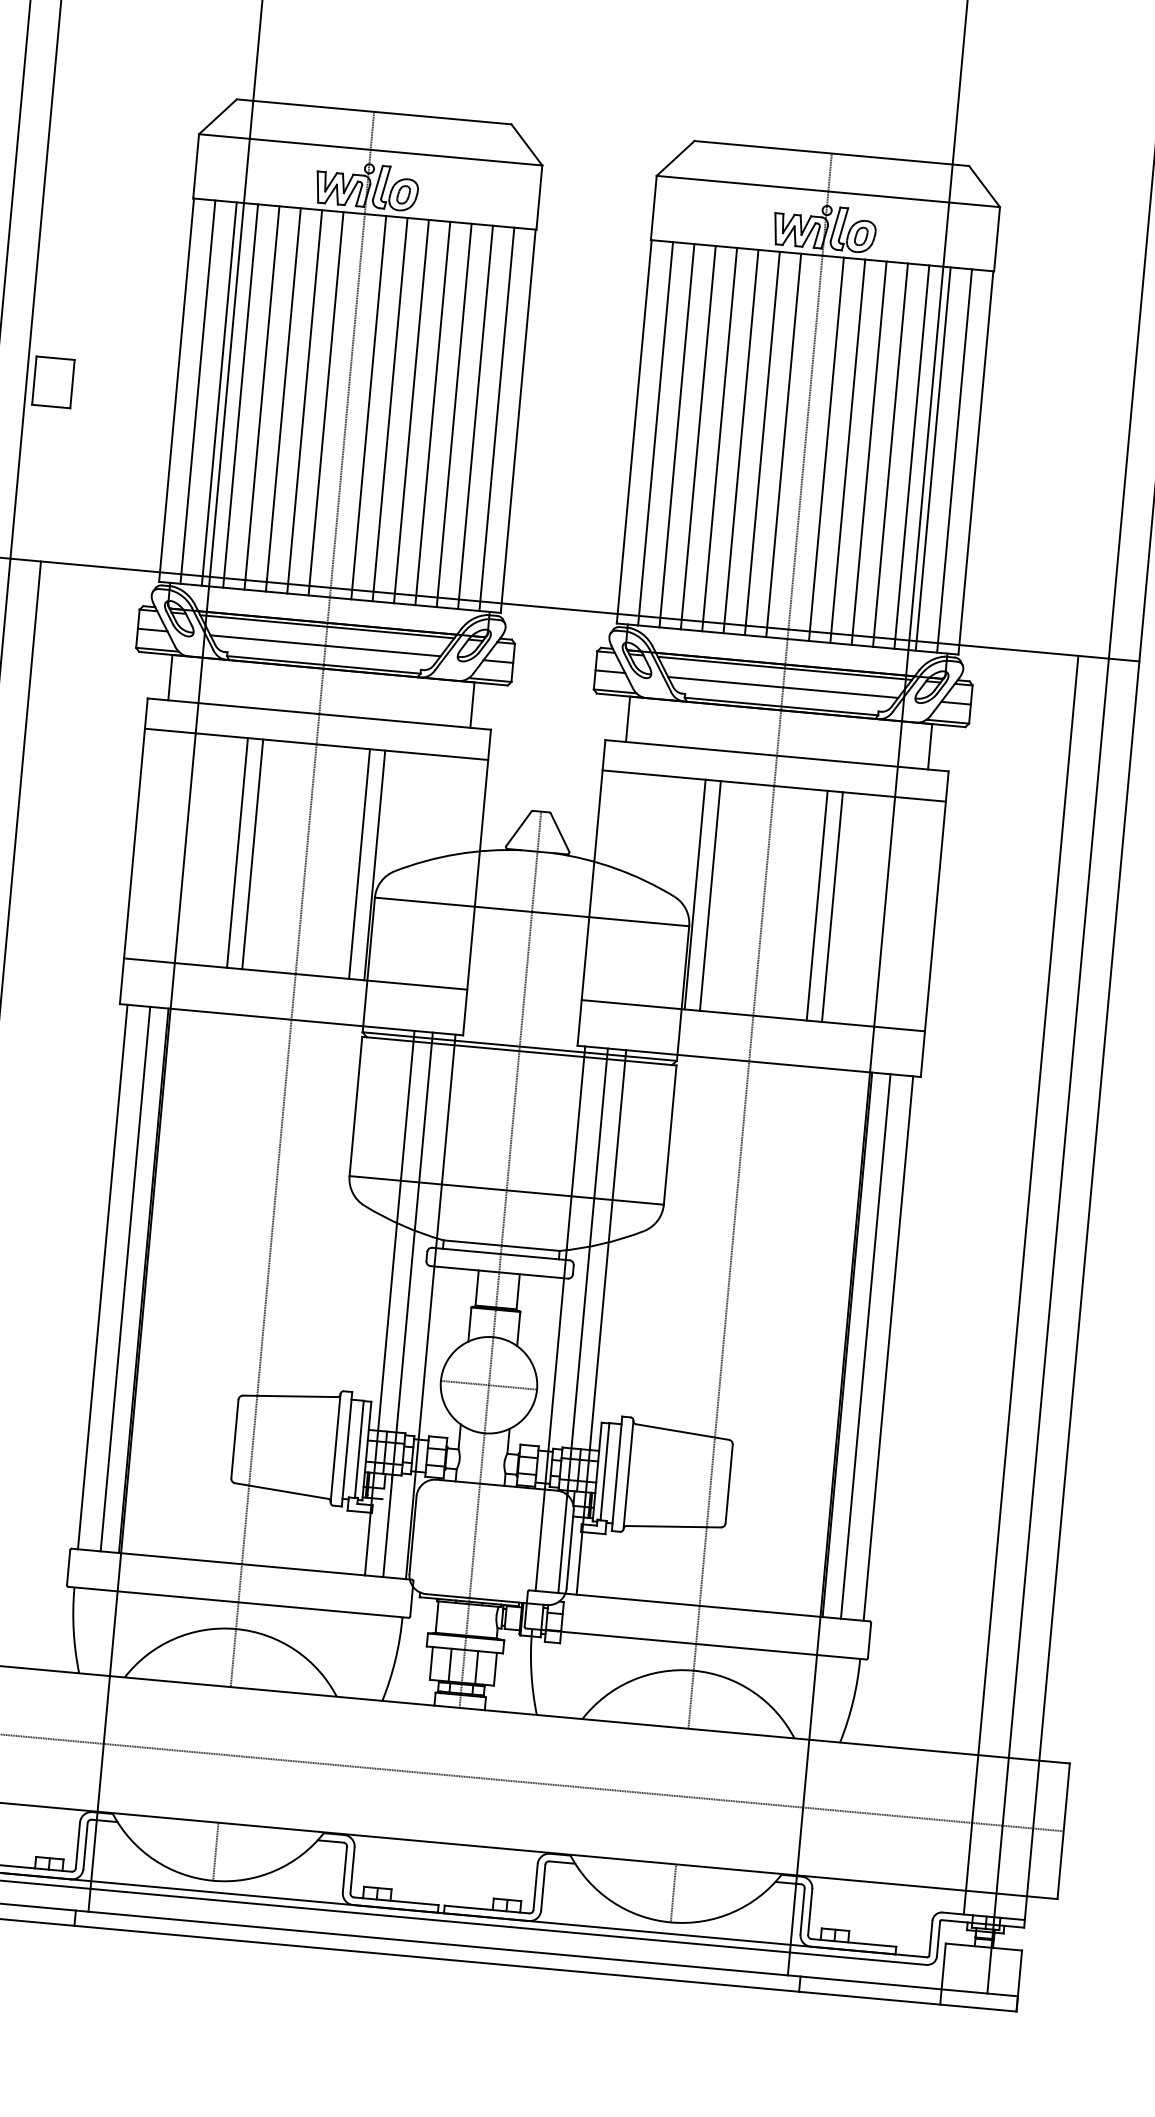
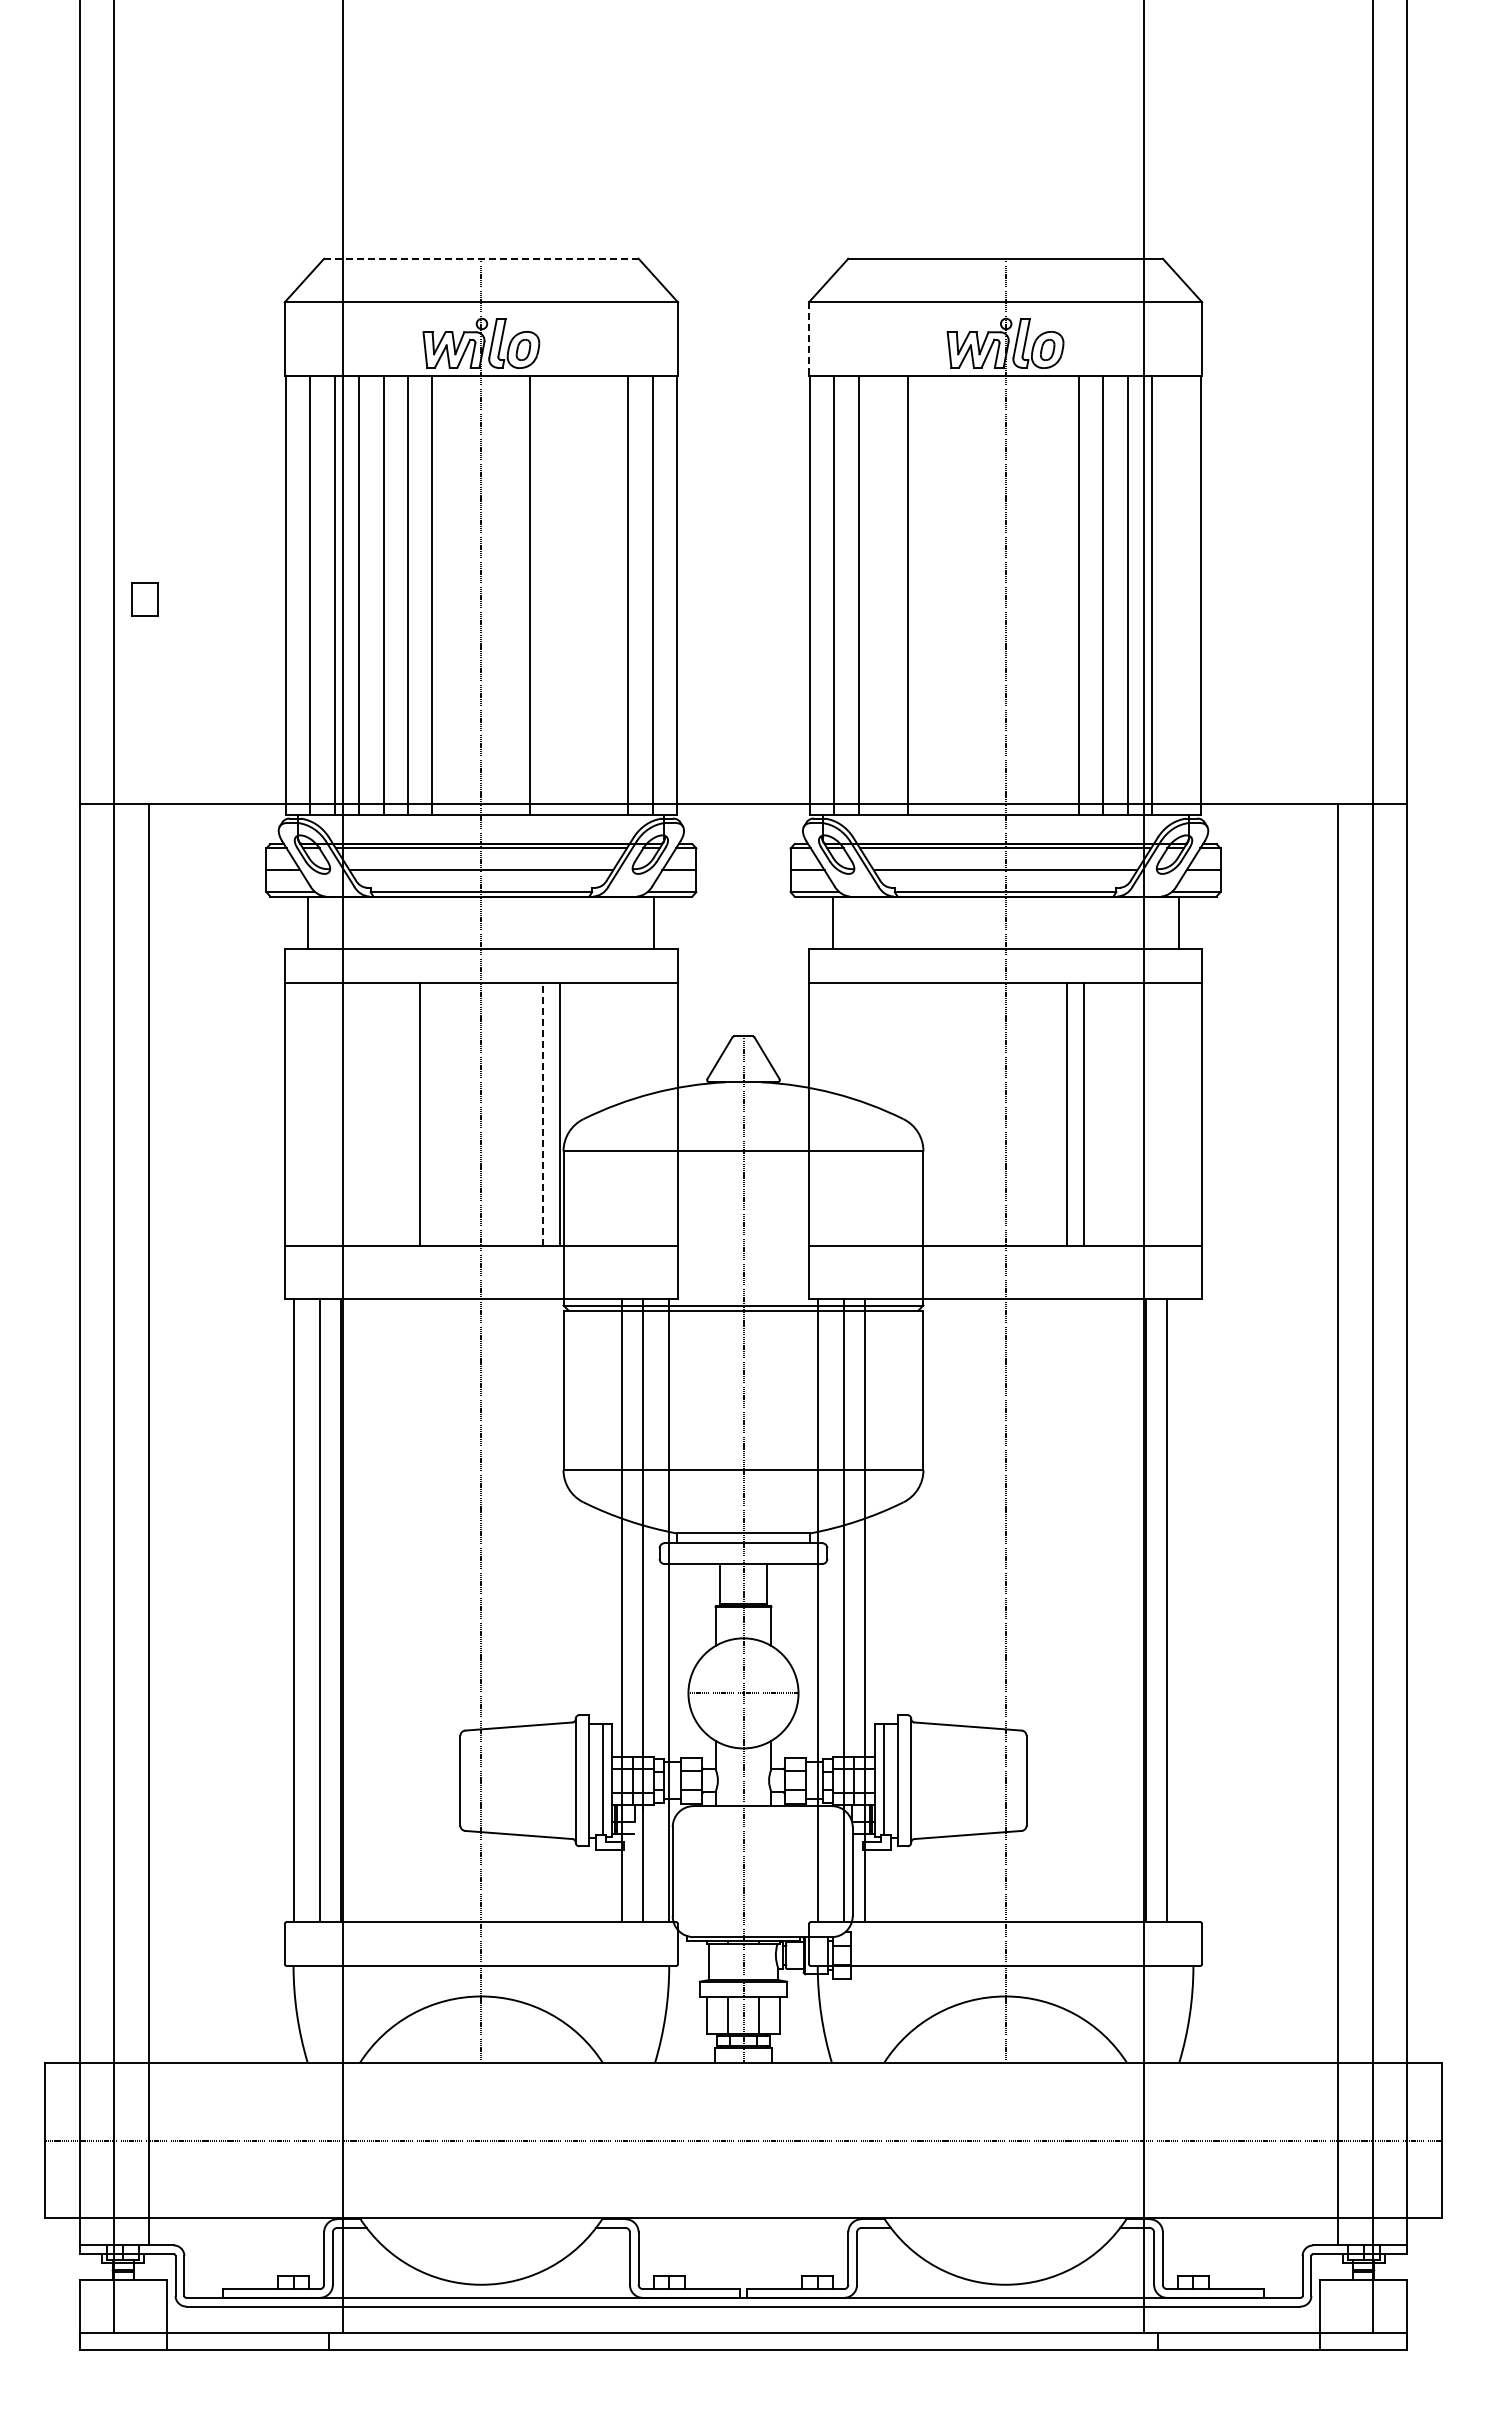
line: (373, 111) -> (480, 258), solid -> dashed
line: (654, 208) -> (809, 339), solid -> dashed
part: (52, 382) -> (144, 599), size x0.6
line: (325, 403) -> (456, 594), removed
line: (368, 406) -> (505, 594), removed
line: (411, 410) -> (554, 594), removed
line: (433, 412) -> (579, 594), removed
line: (454, 414) -> (603, 594), removed
line: (698, 436) -> (883, 594), removed
line: (741, 440) -> (932, 594), removed
line: (762, 442) -> (956, 594), removed
line: (784, 444) -> (981, 594), removed
line: (826, 448) -> (1030, 594), removed
line: (847, 450) -> (1054, 594), removed
line: (954, 460) -> (1176, 594), removed
line: (237, 852) -> (402, 1114), removed
line: (359, 863) -> (542, 1114), solid -> dashed
line: (694, 894) -> (926, 1114), removed
line: (710, 895) -> (944, 1114), removed
line: (888, 1348) -> (1193, 1610), removed
line: (215, 1851) -> (481, 2251), removed
line: (673, 1893) -> (1005, 2251), removed

